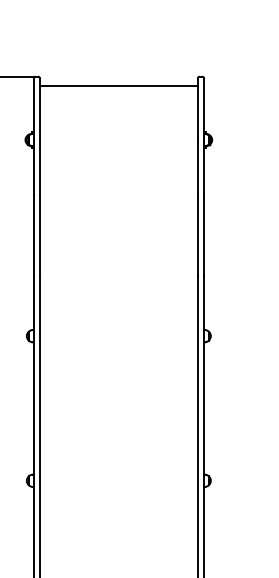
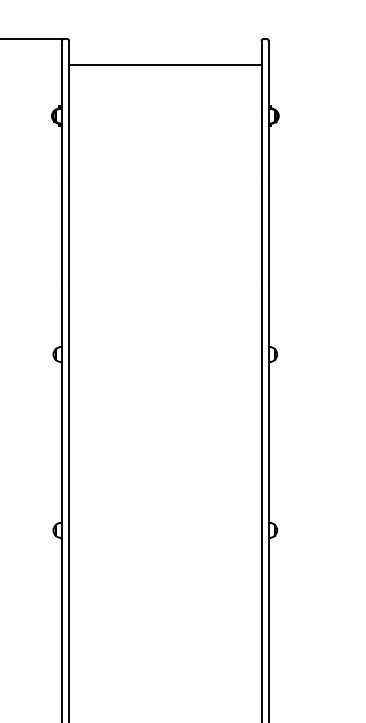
line: (118, 86) -> (165, 64), moved

